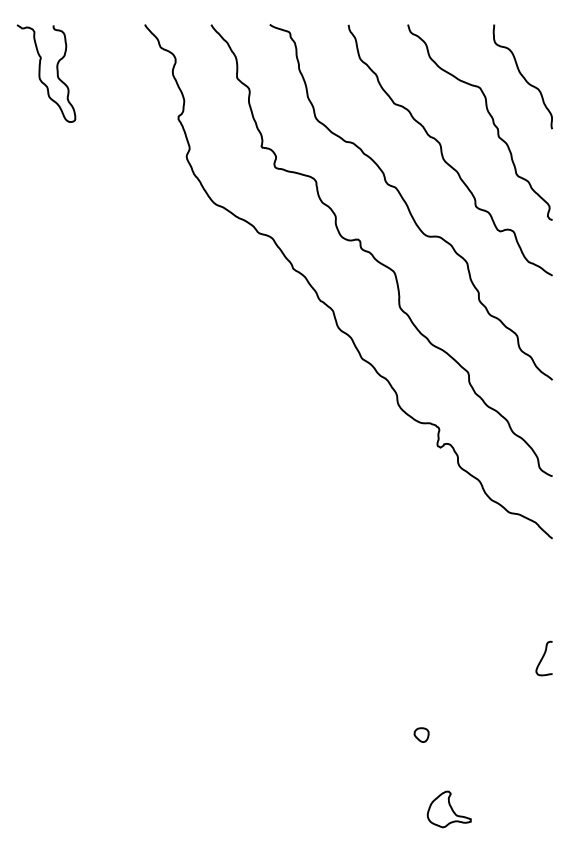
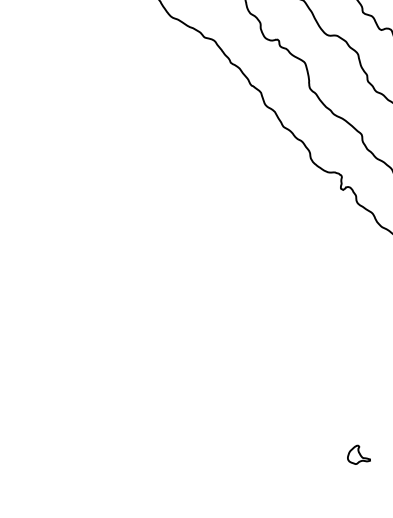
part: (421, 734) -> (336, 400), removed
part: (448, 809) -> (358, 454), size x0.7

